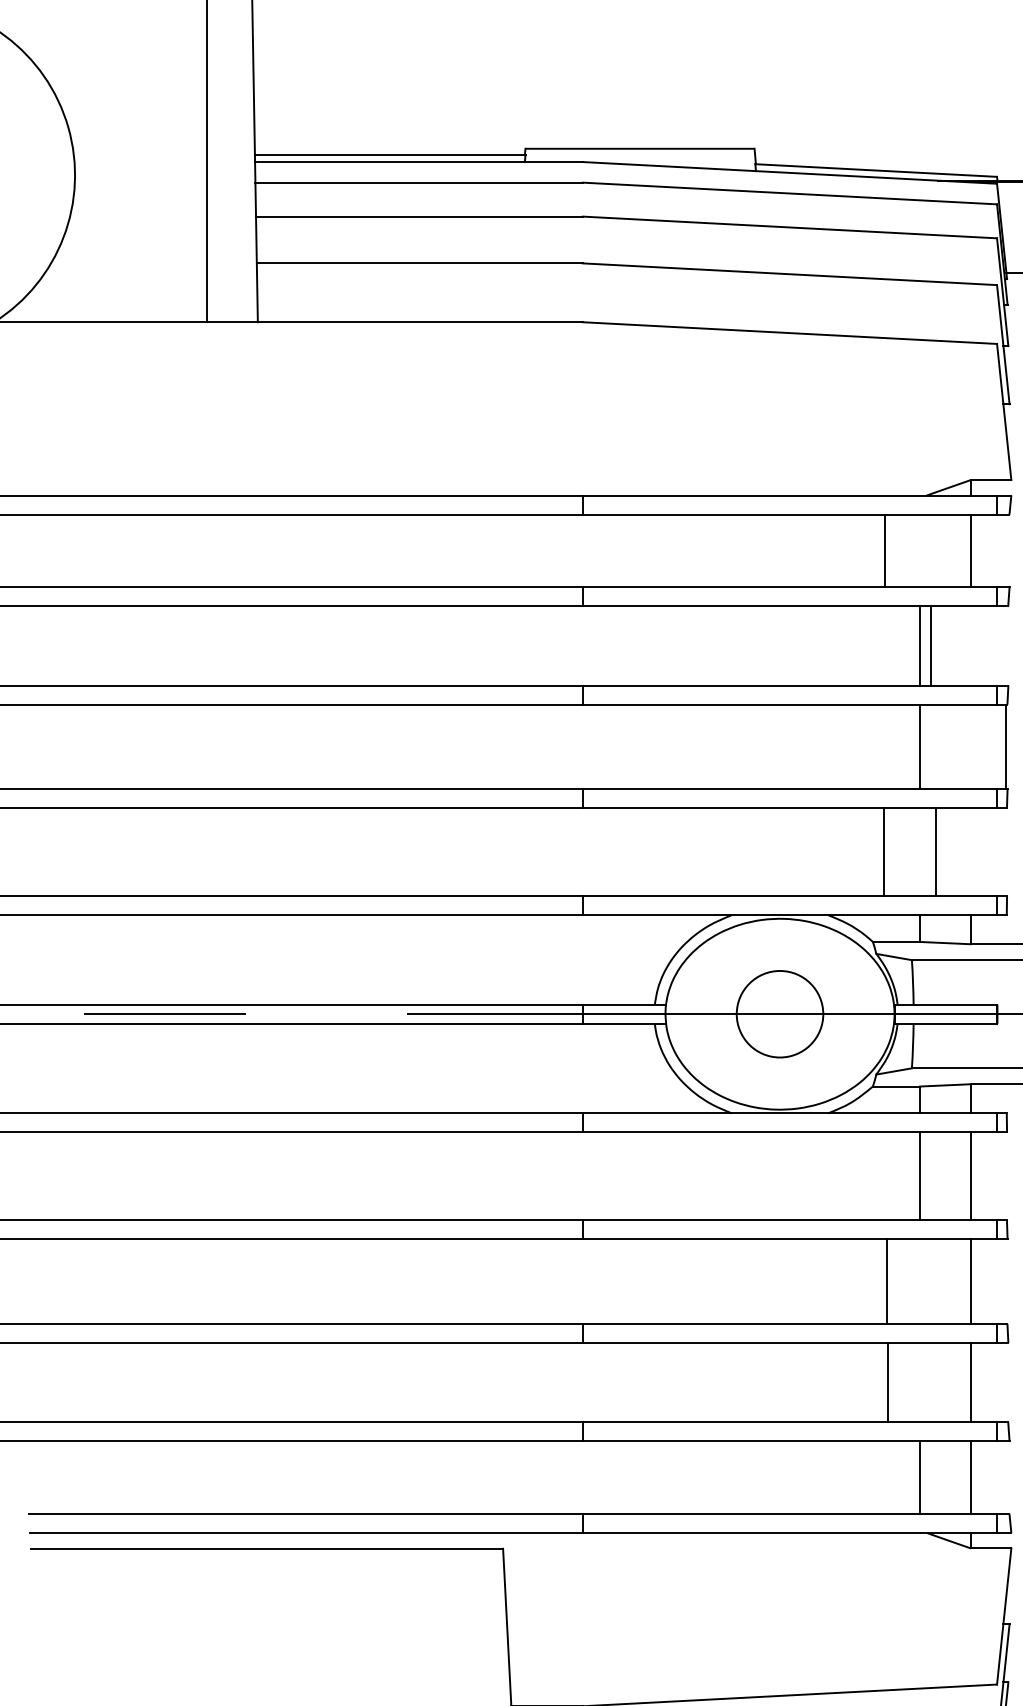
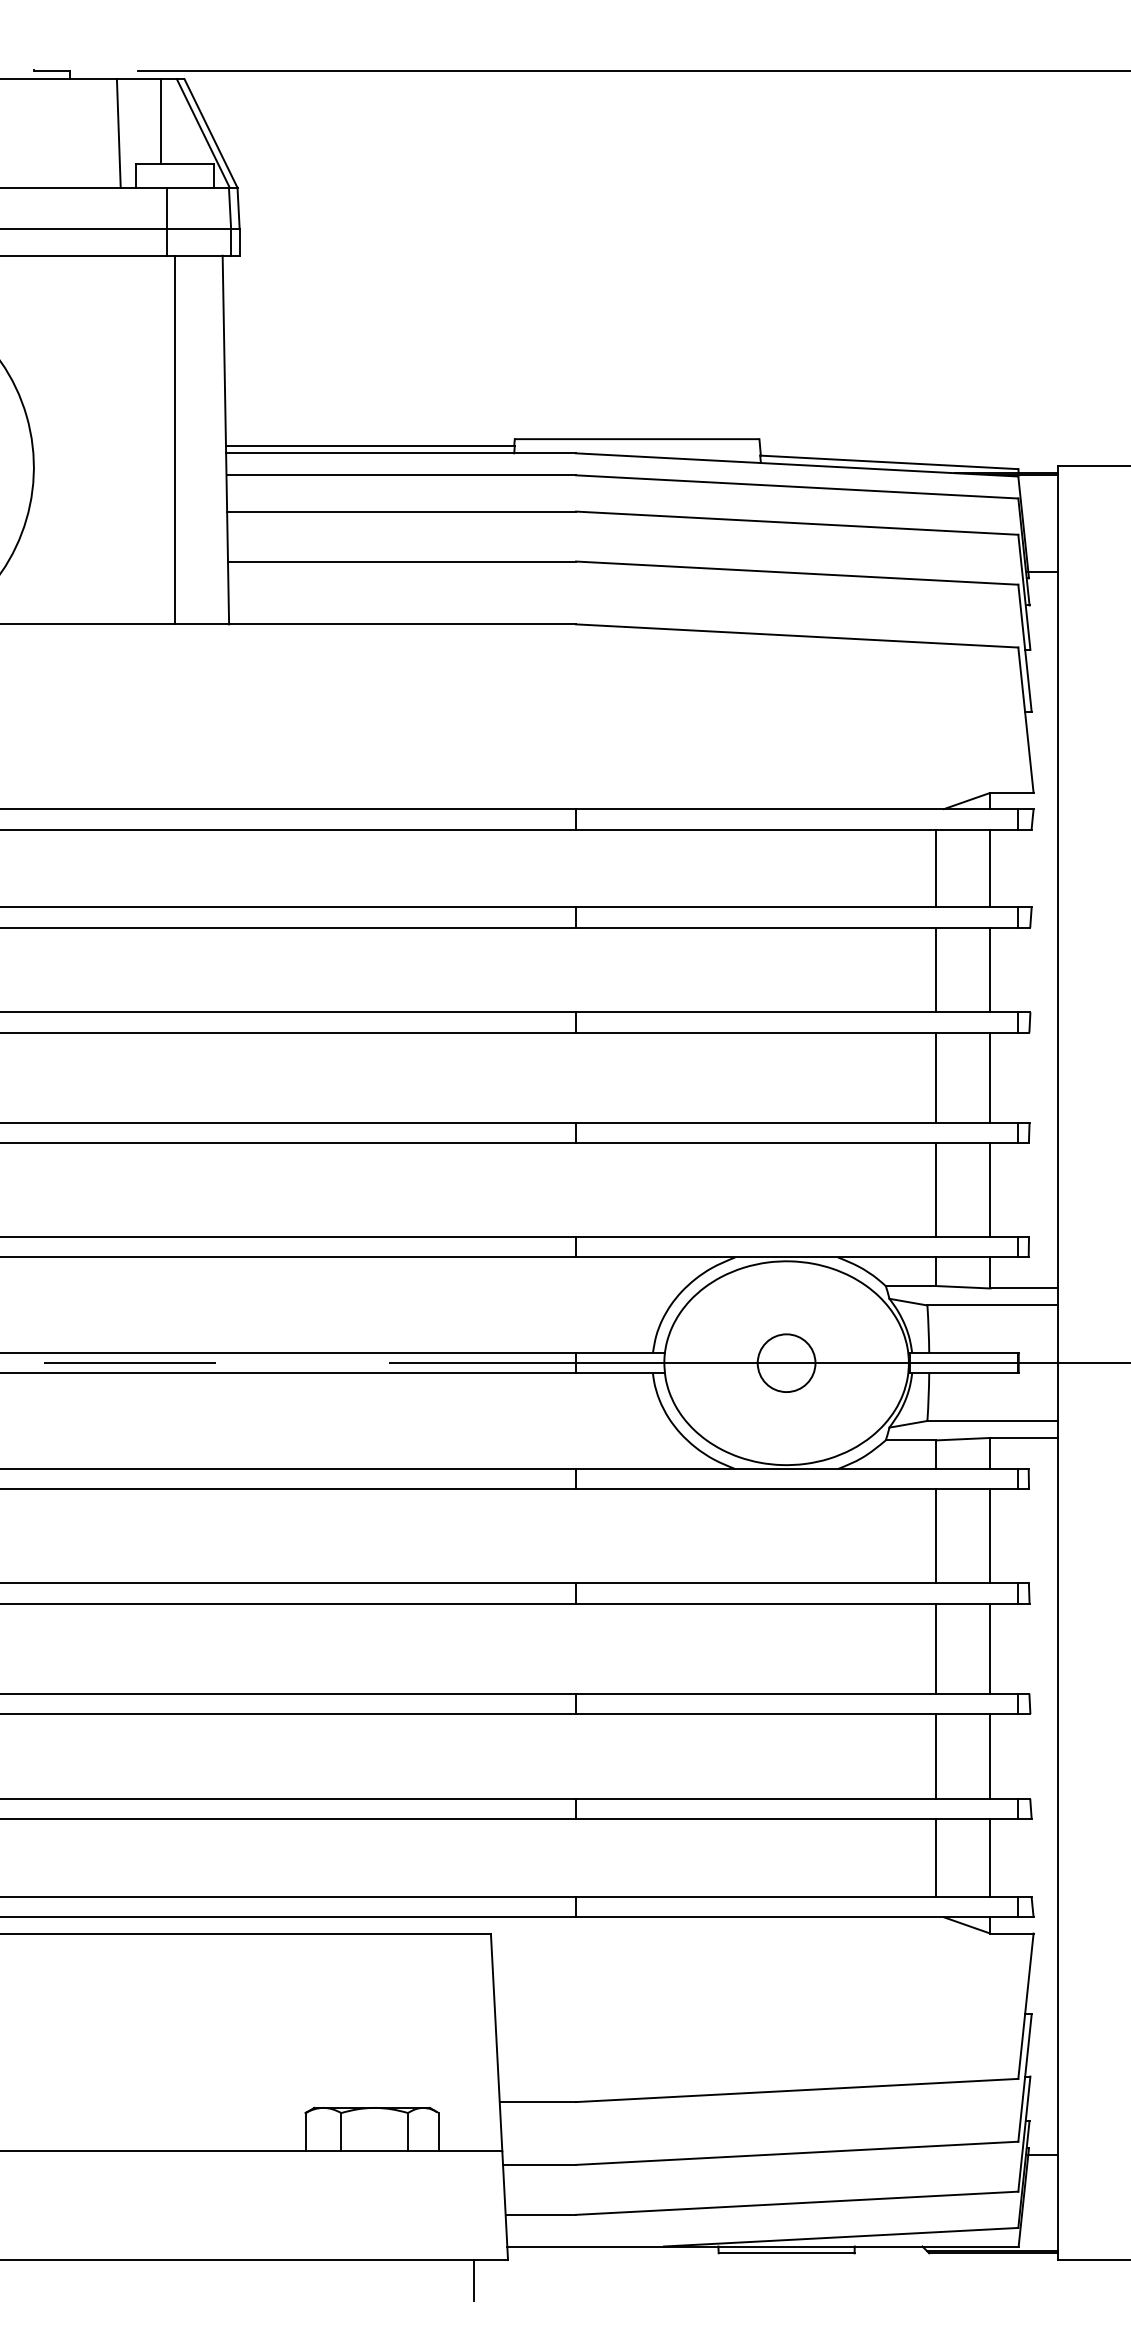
line: (885, 550) -> (936, 868), moved
line: (930, 645) -> (990, 969), moved
line: (1005, 746) -> (990, 1077), moved
line: (883, 851) -> (936, 1189), moved
line: (936, 851) -> (990, 1189), moved
circle: (779, 1014) -> (786, 1363), size x0.62
line: (887, 1281) -> (936, 1648), moved
line: (888, 1382) -> (936, 1756), moved

